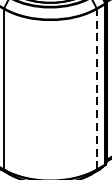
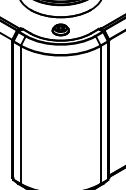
line: (96, 88) -> (100, 114), dashed -> solid

